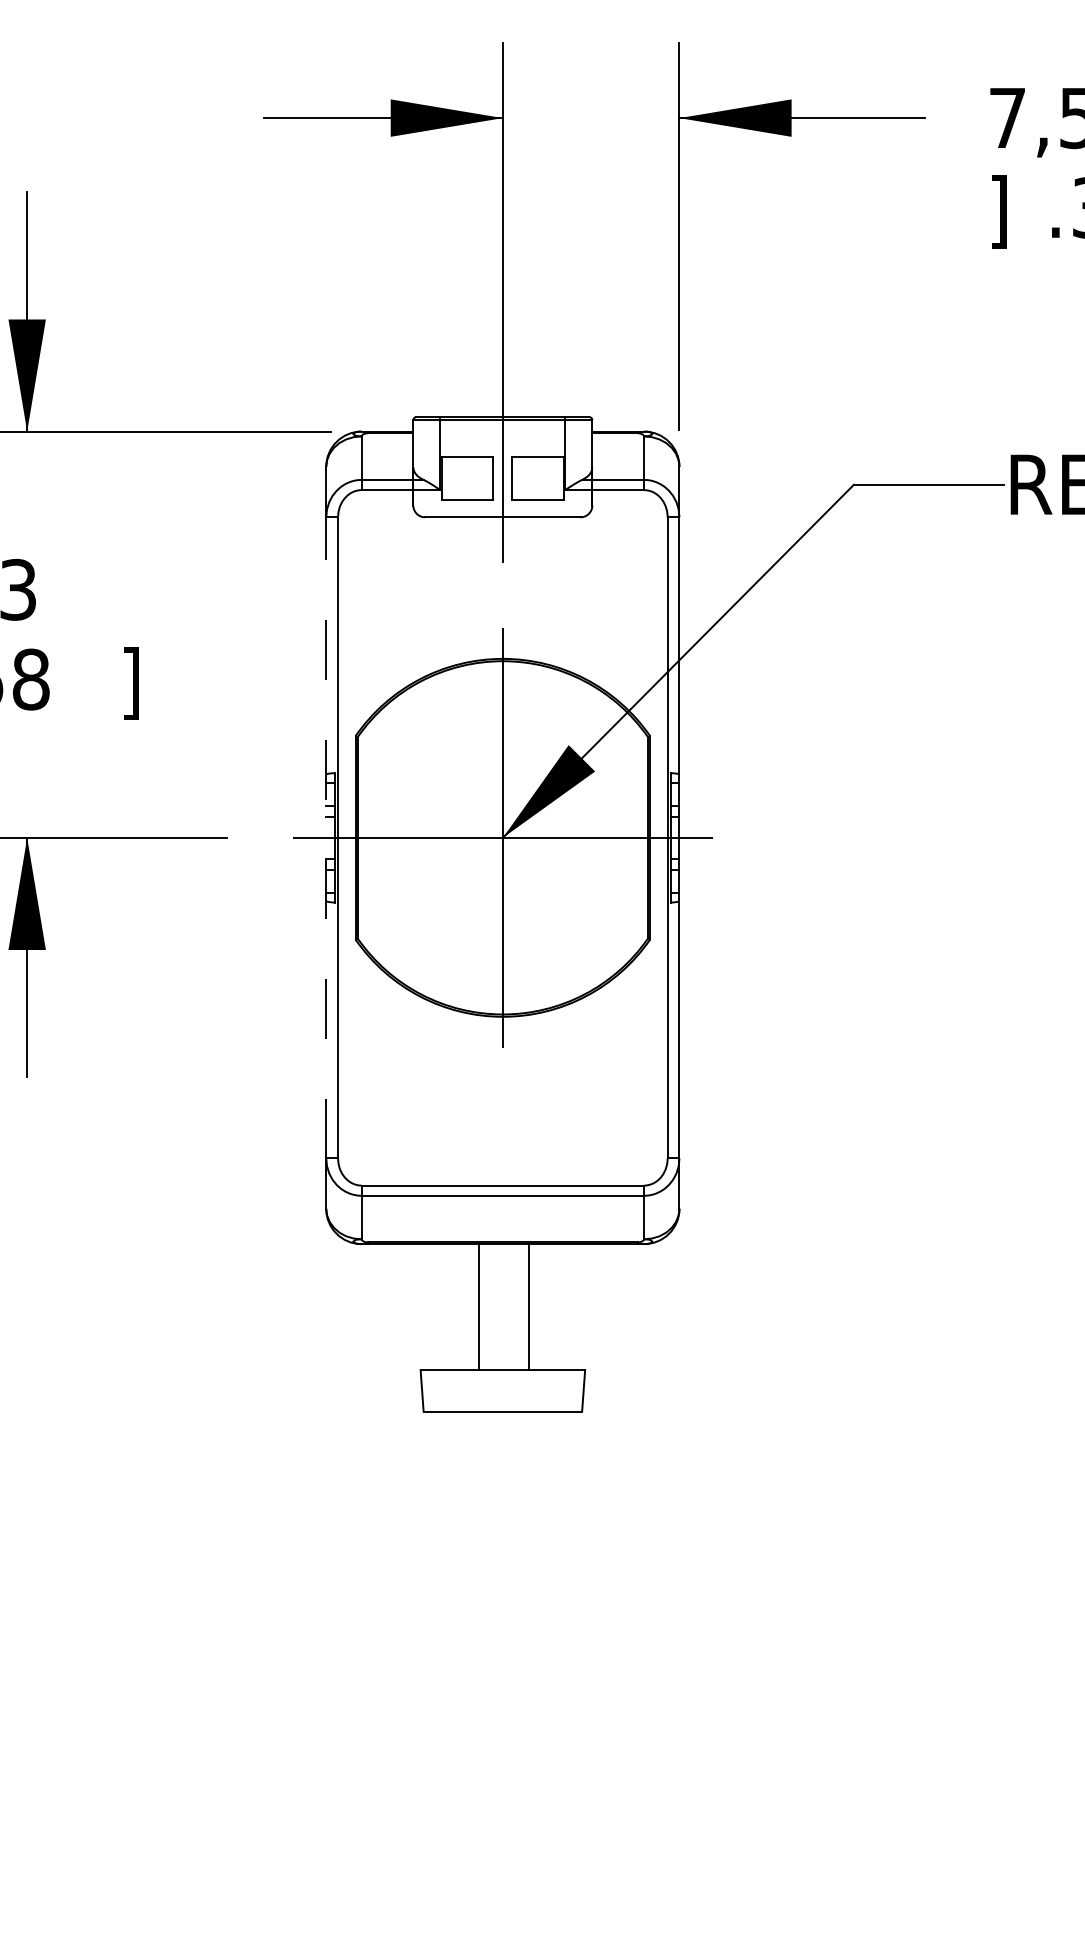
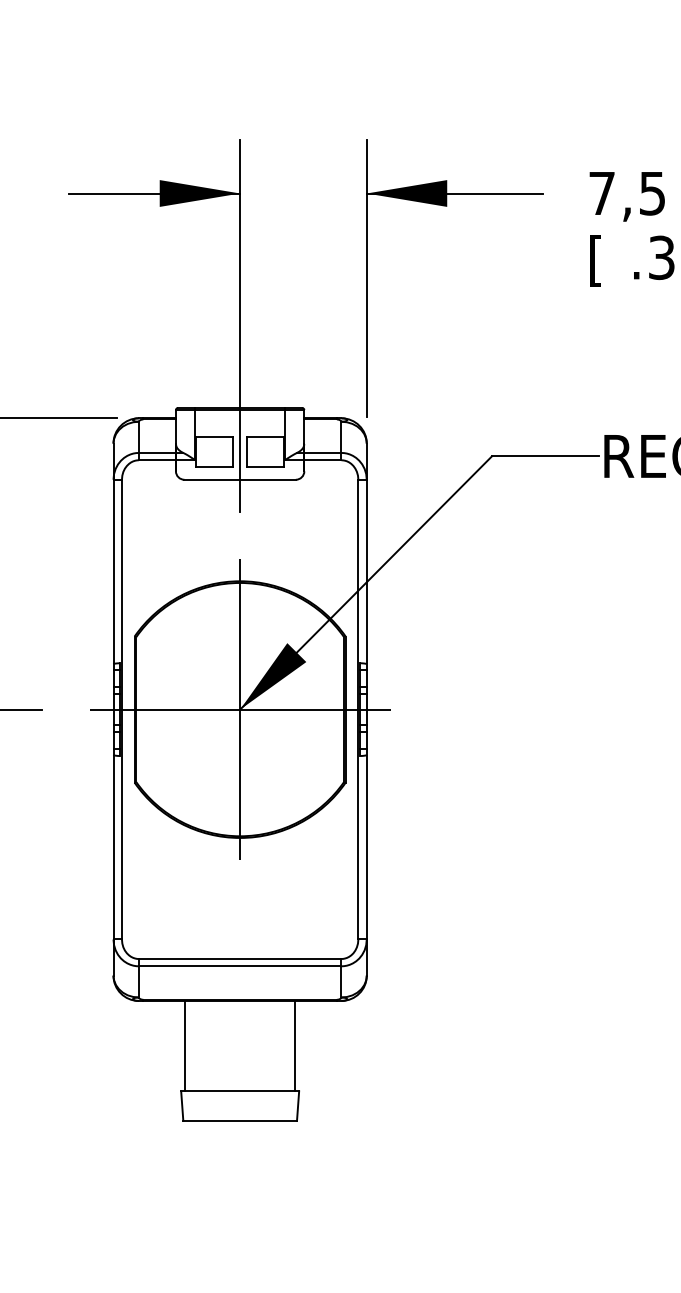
text: (998, 211) -> (595, 260), ] -> [
line: (326, 837) -> (113, 709), dashed -> solid
line: (478, 1307) -> (185, 1046), moved
line: (529, 1307) -> (295, 1046), moved

